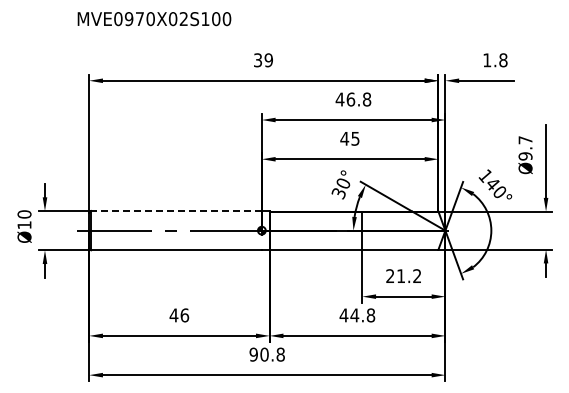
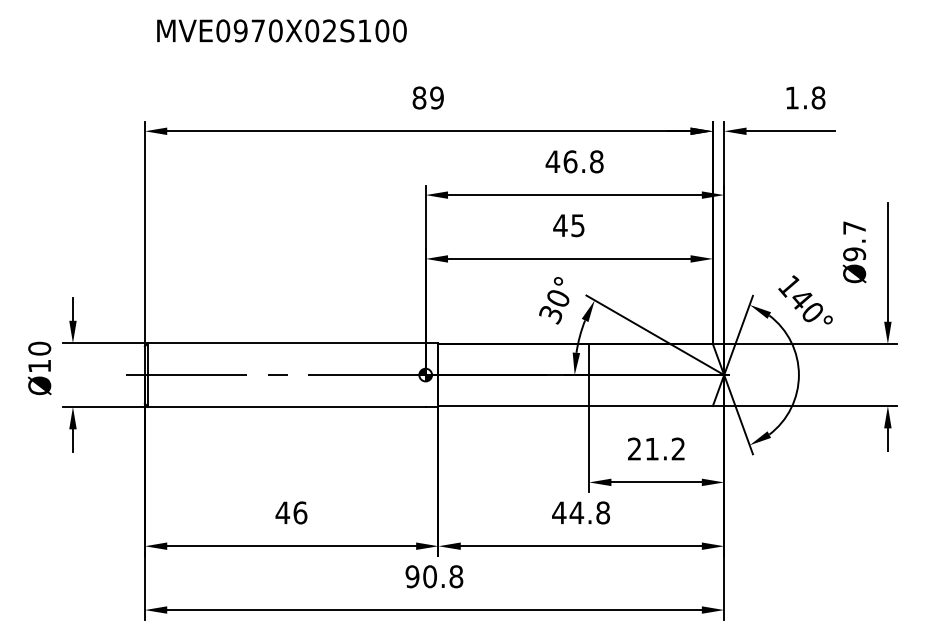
text: (154, 19) -> (281, 31), moved
text: (257, 60) -> (418, 98), 39 -> 89
line: (176, 211) -> (286, 343), dashed -> solid

